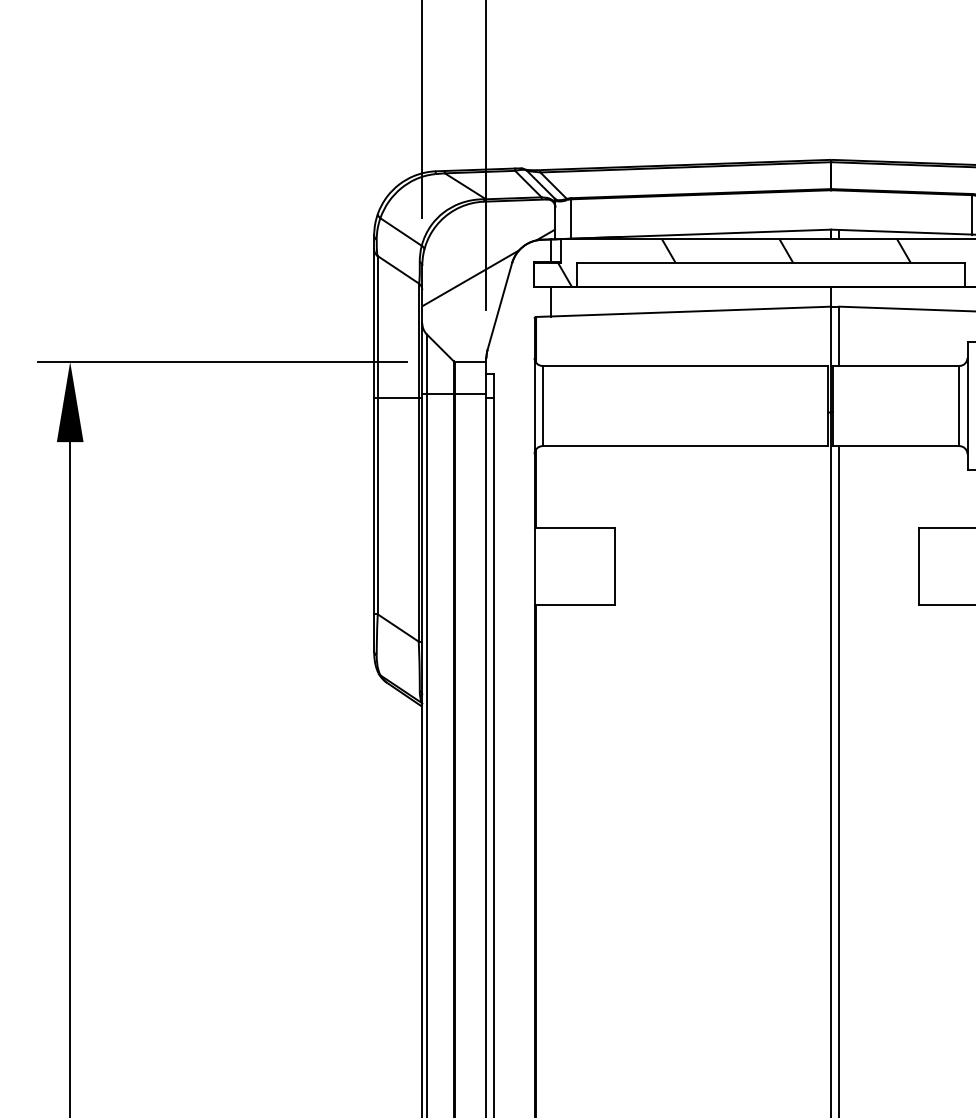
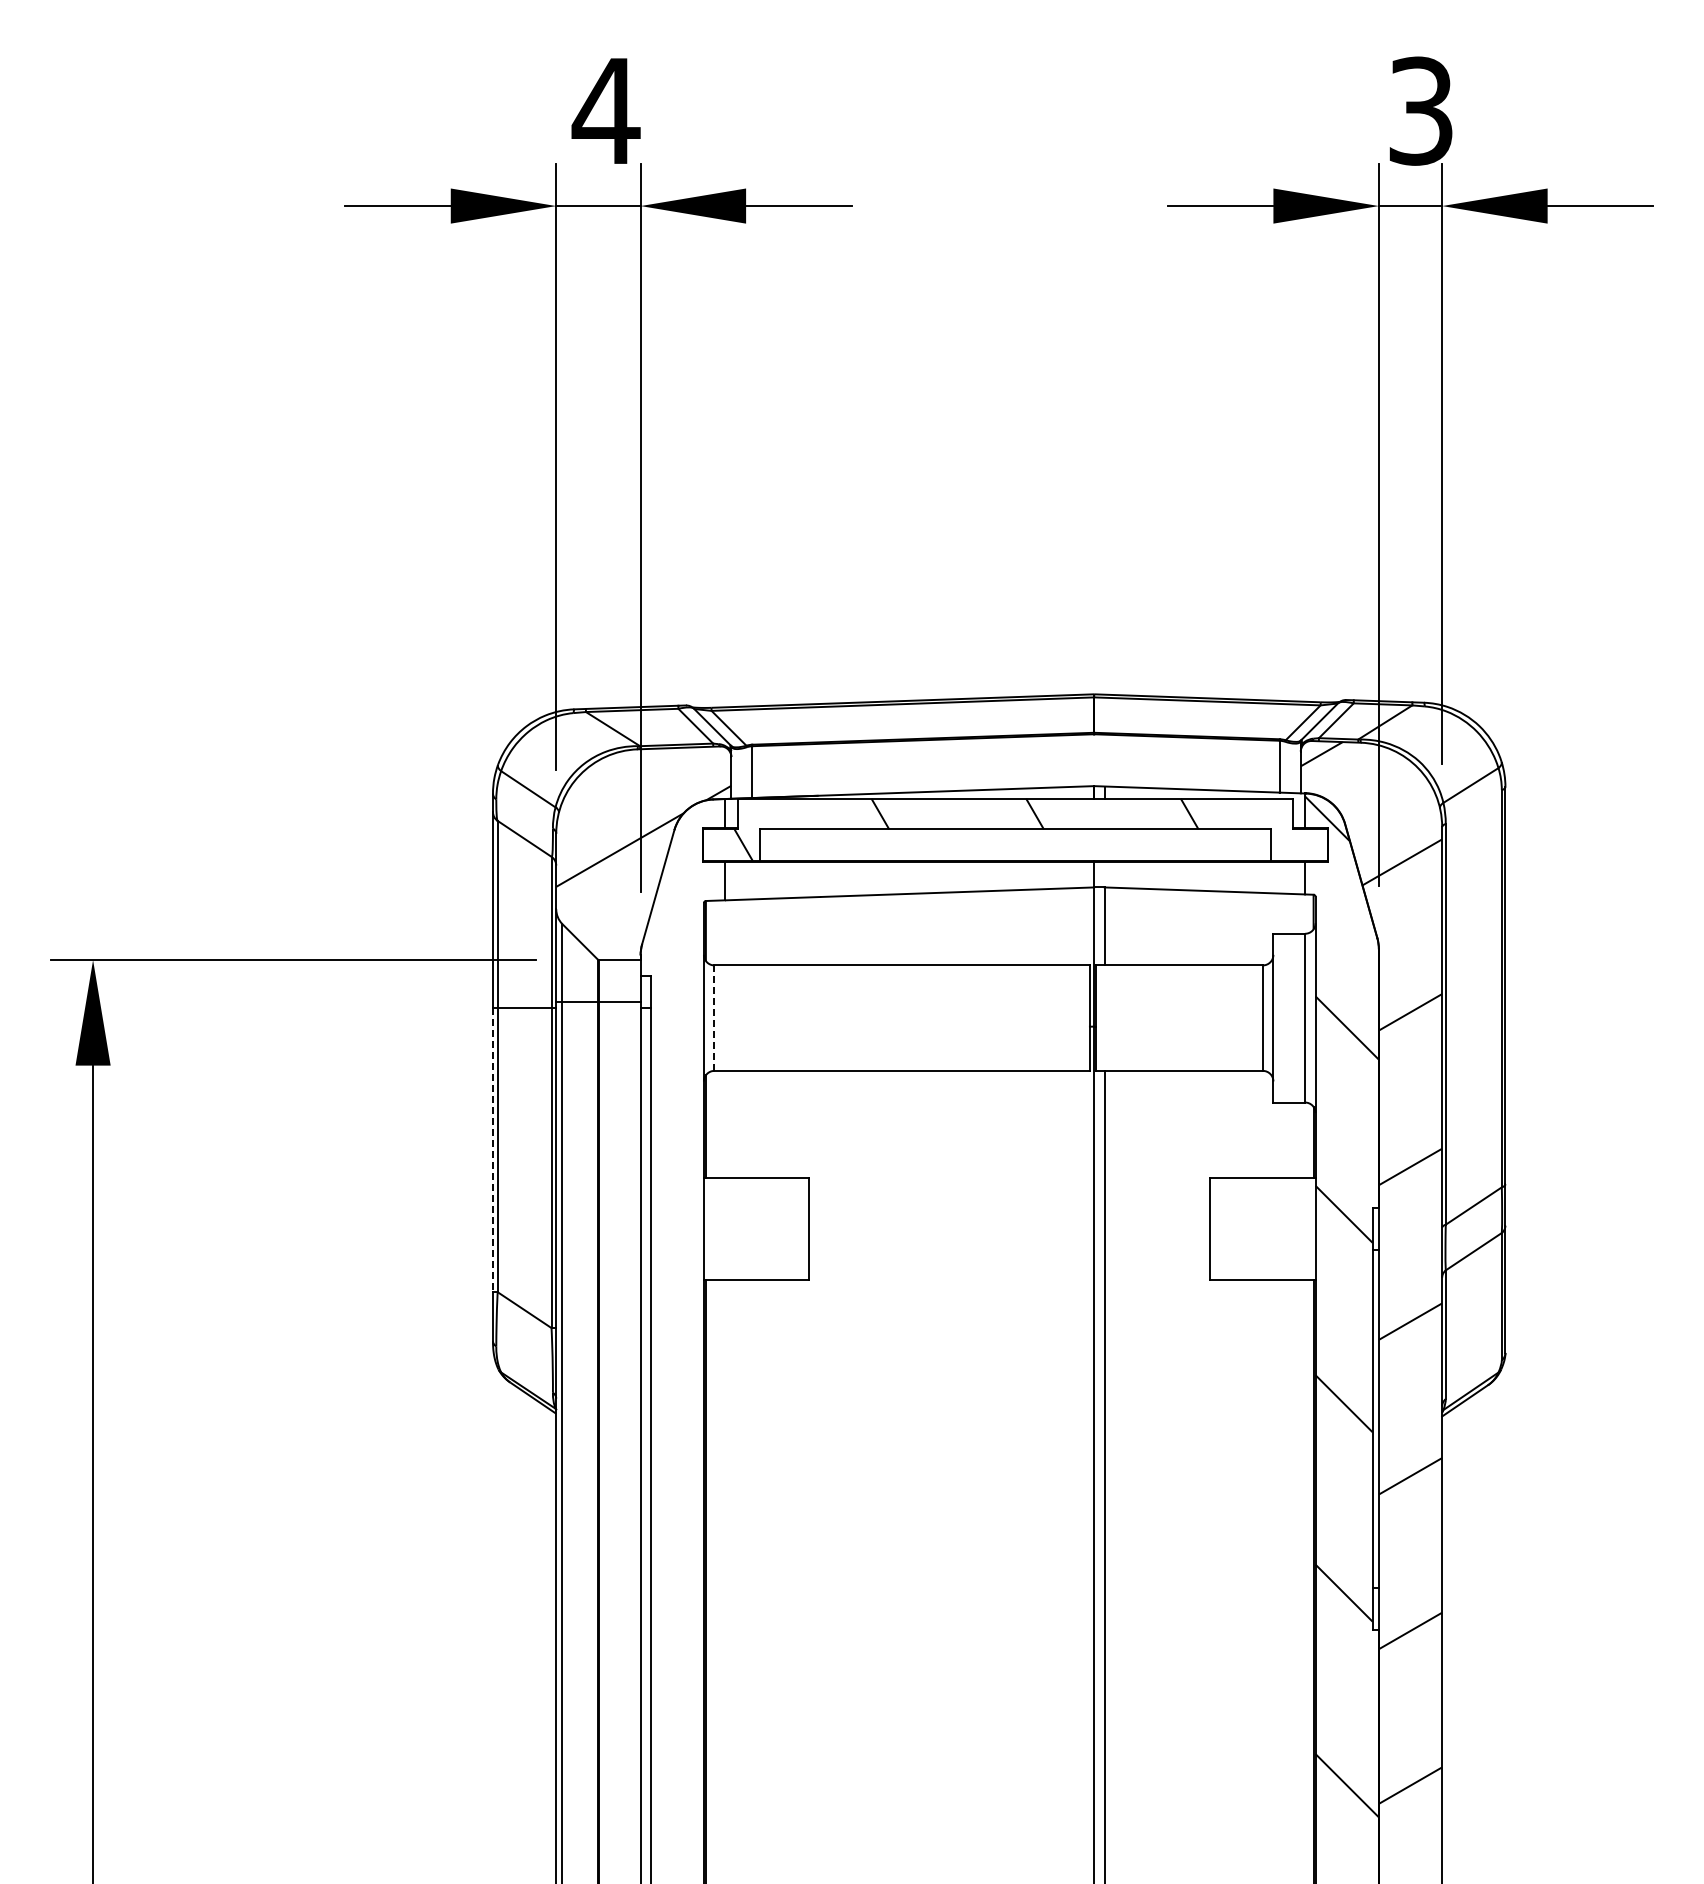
line: (542, 406) -> (714, 1018), solid -> dashed
line: (373, 506) -> (492, 1150), solid -> dashed

